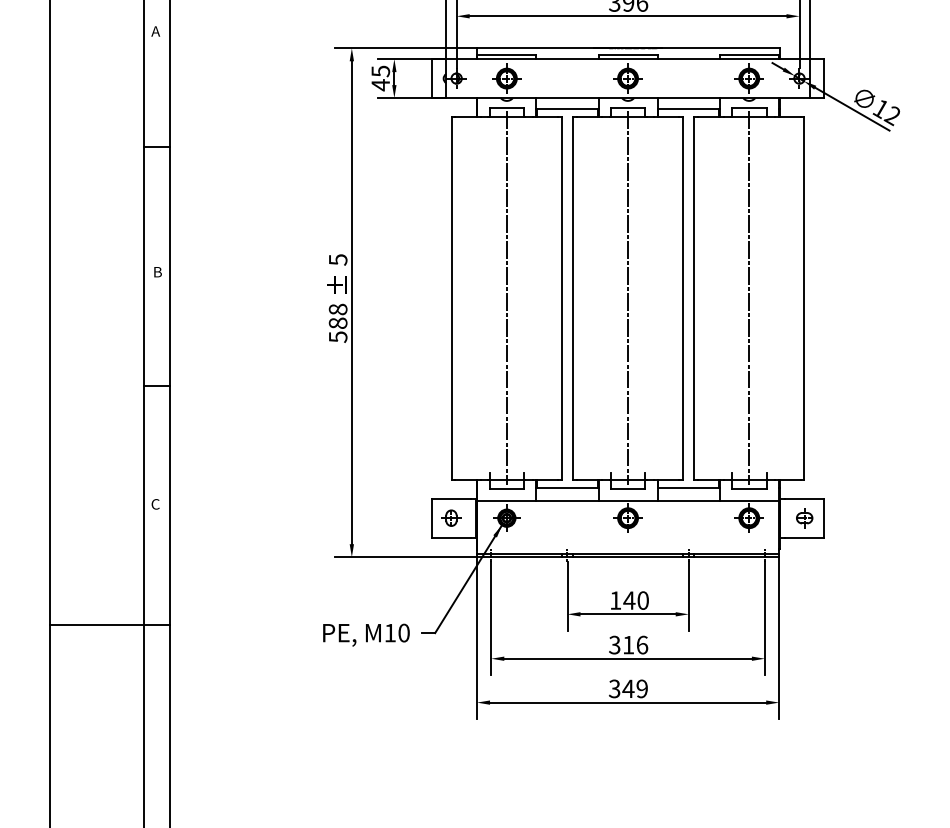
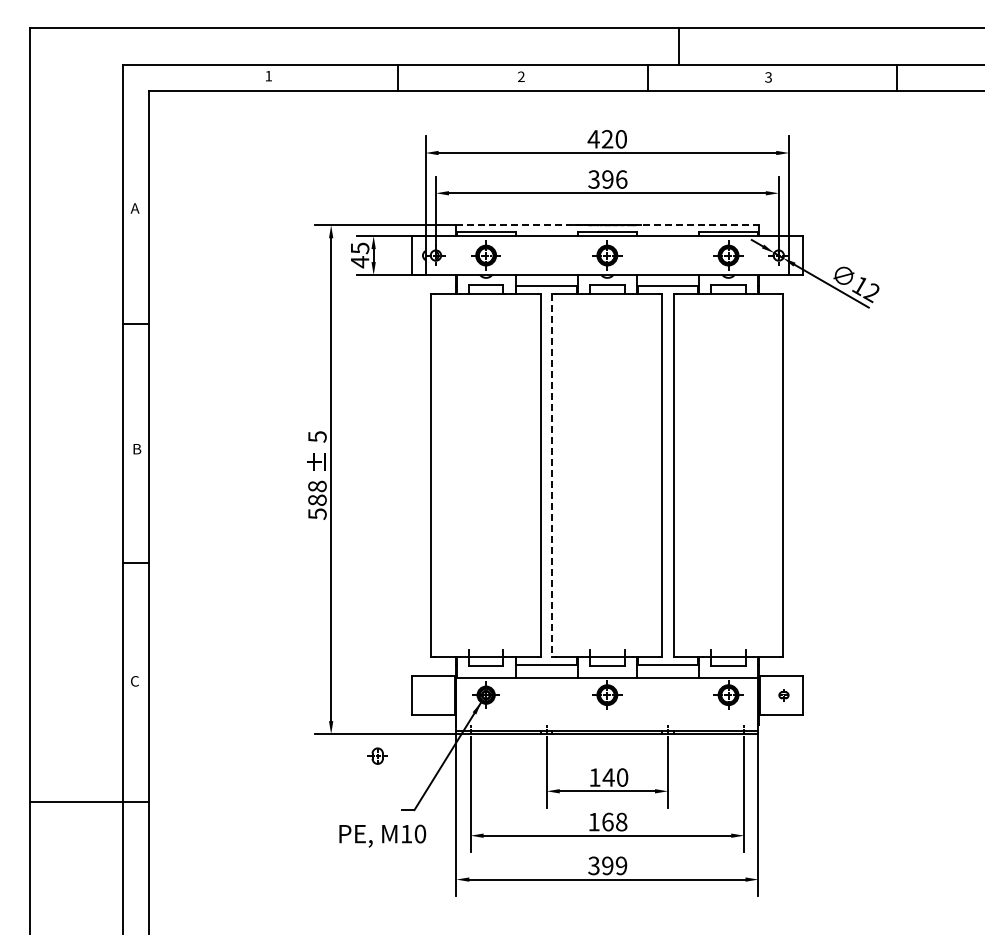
line: (628, 48) -> (607, 225), solid -> dashed
line: (507, 298) -> (486, 475), removed
line: (573, 298) -> (552, 475), solid -> dashed
line: (628, 298) -> (607, 475), removed
line: (749, 298) -> (728, 475), removed
part: (451, 517) -> (377, 755), moved
part: (804, 518) -> (783, 695), size x0.6
text: (366, 634) -> (382, 835), moved
text: (628, 644) -> (607, 821), 316 -> 168
text: (628, 688) -> (607, 865), 349 -> 399

